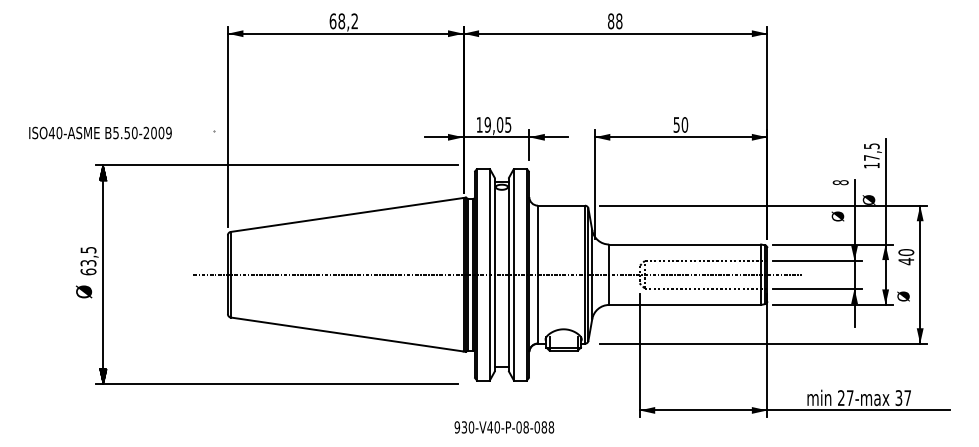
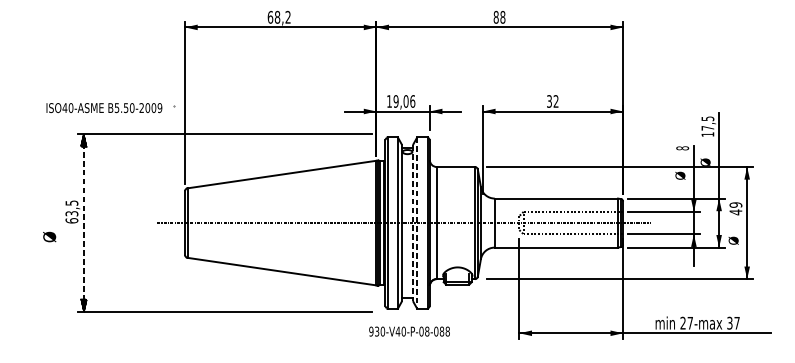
text: (508, 124) -> (412, 101), 19,05 -> 19,06
text: (680, 124) -> (552, 101), 50 -> 32
text: (100, 132) -> (104, 107), moved
text: (906, 252) -> (736, 205), 40 -> 49
line: (103, 274) -> (84, 222), solid -> dashed
line: (508, 275) -> (412, 223), solid -> dashed
line: (514, 275) -> (417, 223), solid -> dashed
text: (84, 291) -> (50, 236), moved
text: (504, 427) -> (409, 331), moved

